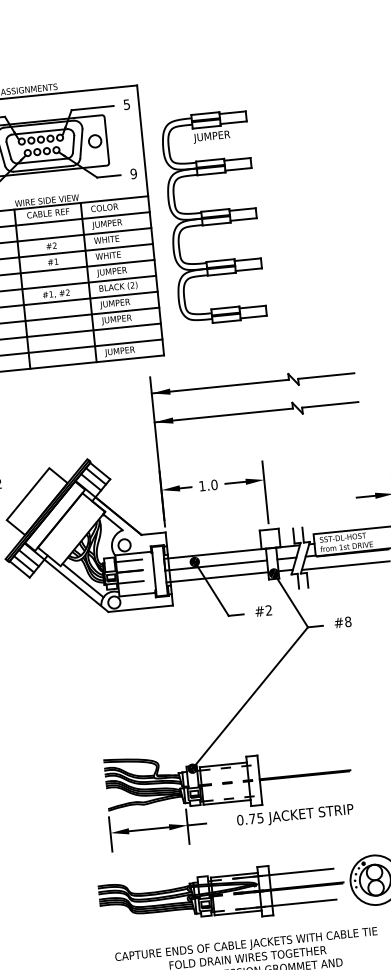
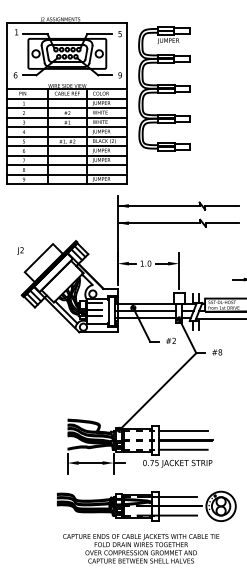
part: (213, 217) -> (164, 88), moved
line: (297, 760) -> (182, 431), added
line: (301, 791) -> (182, 449), added

